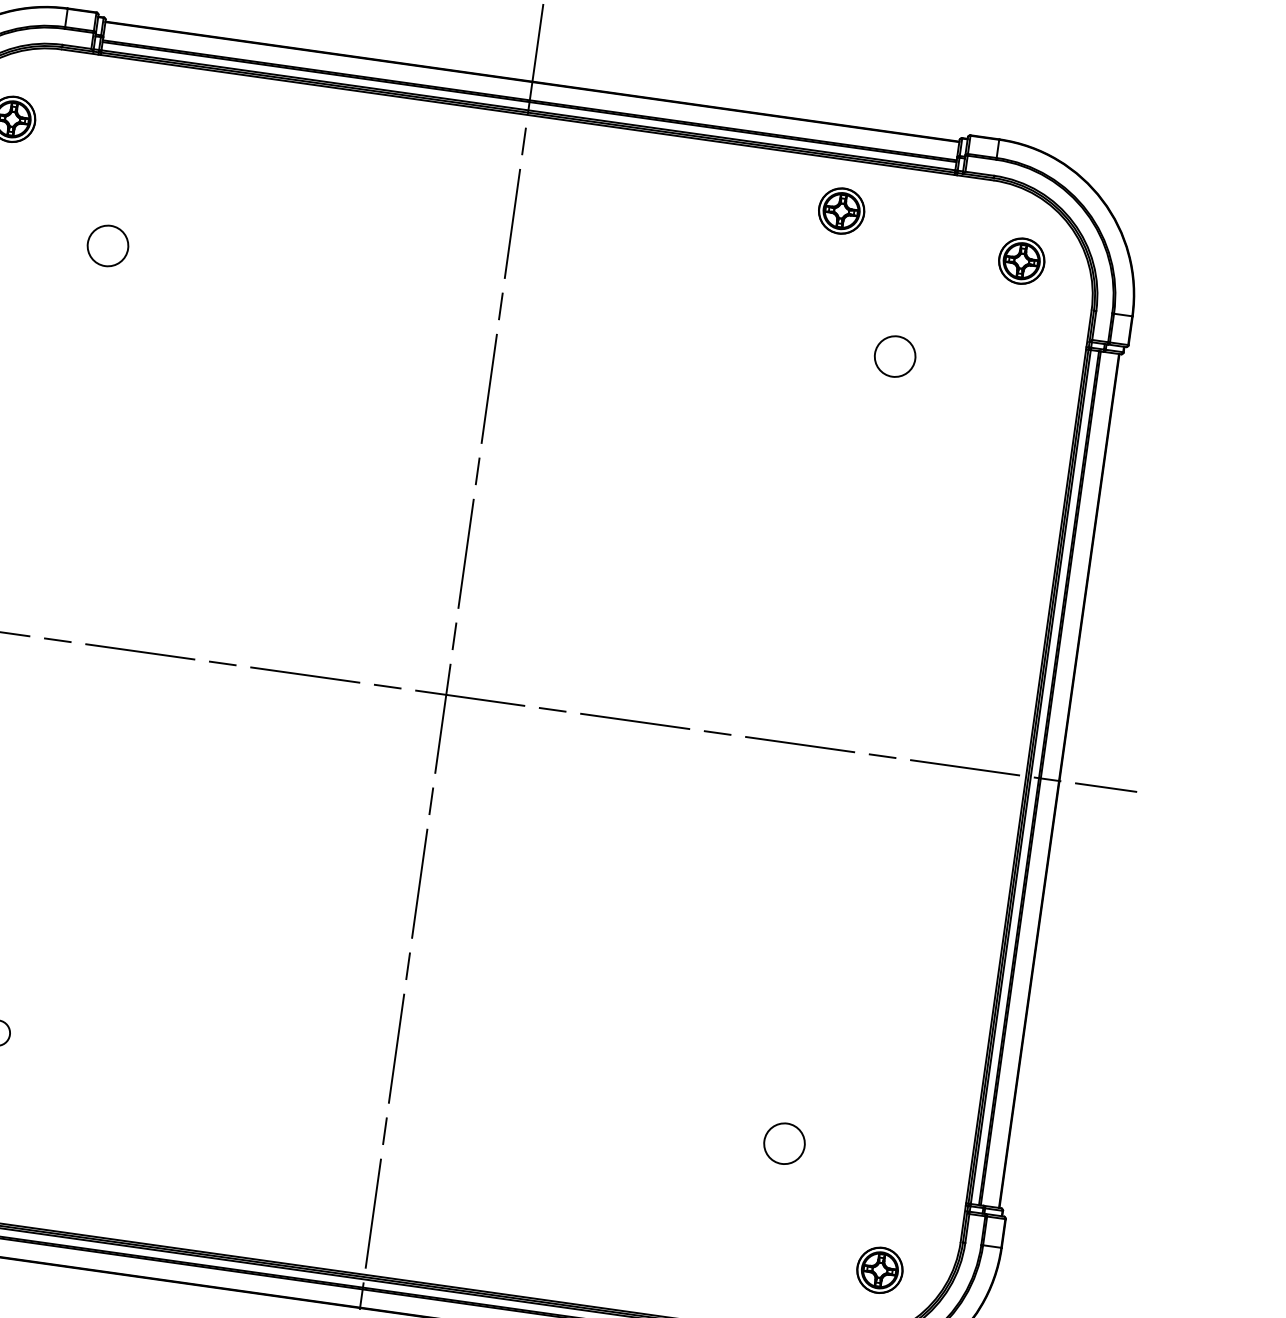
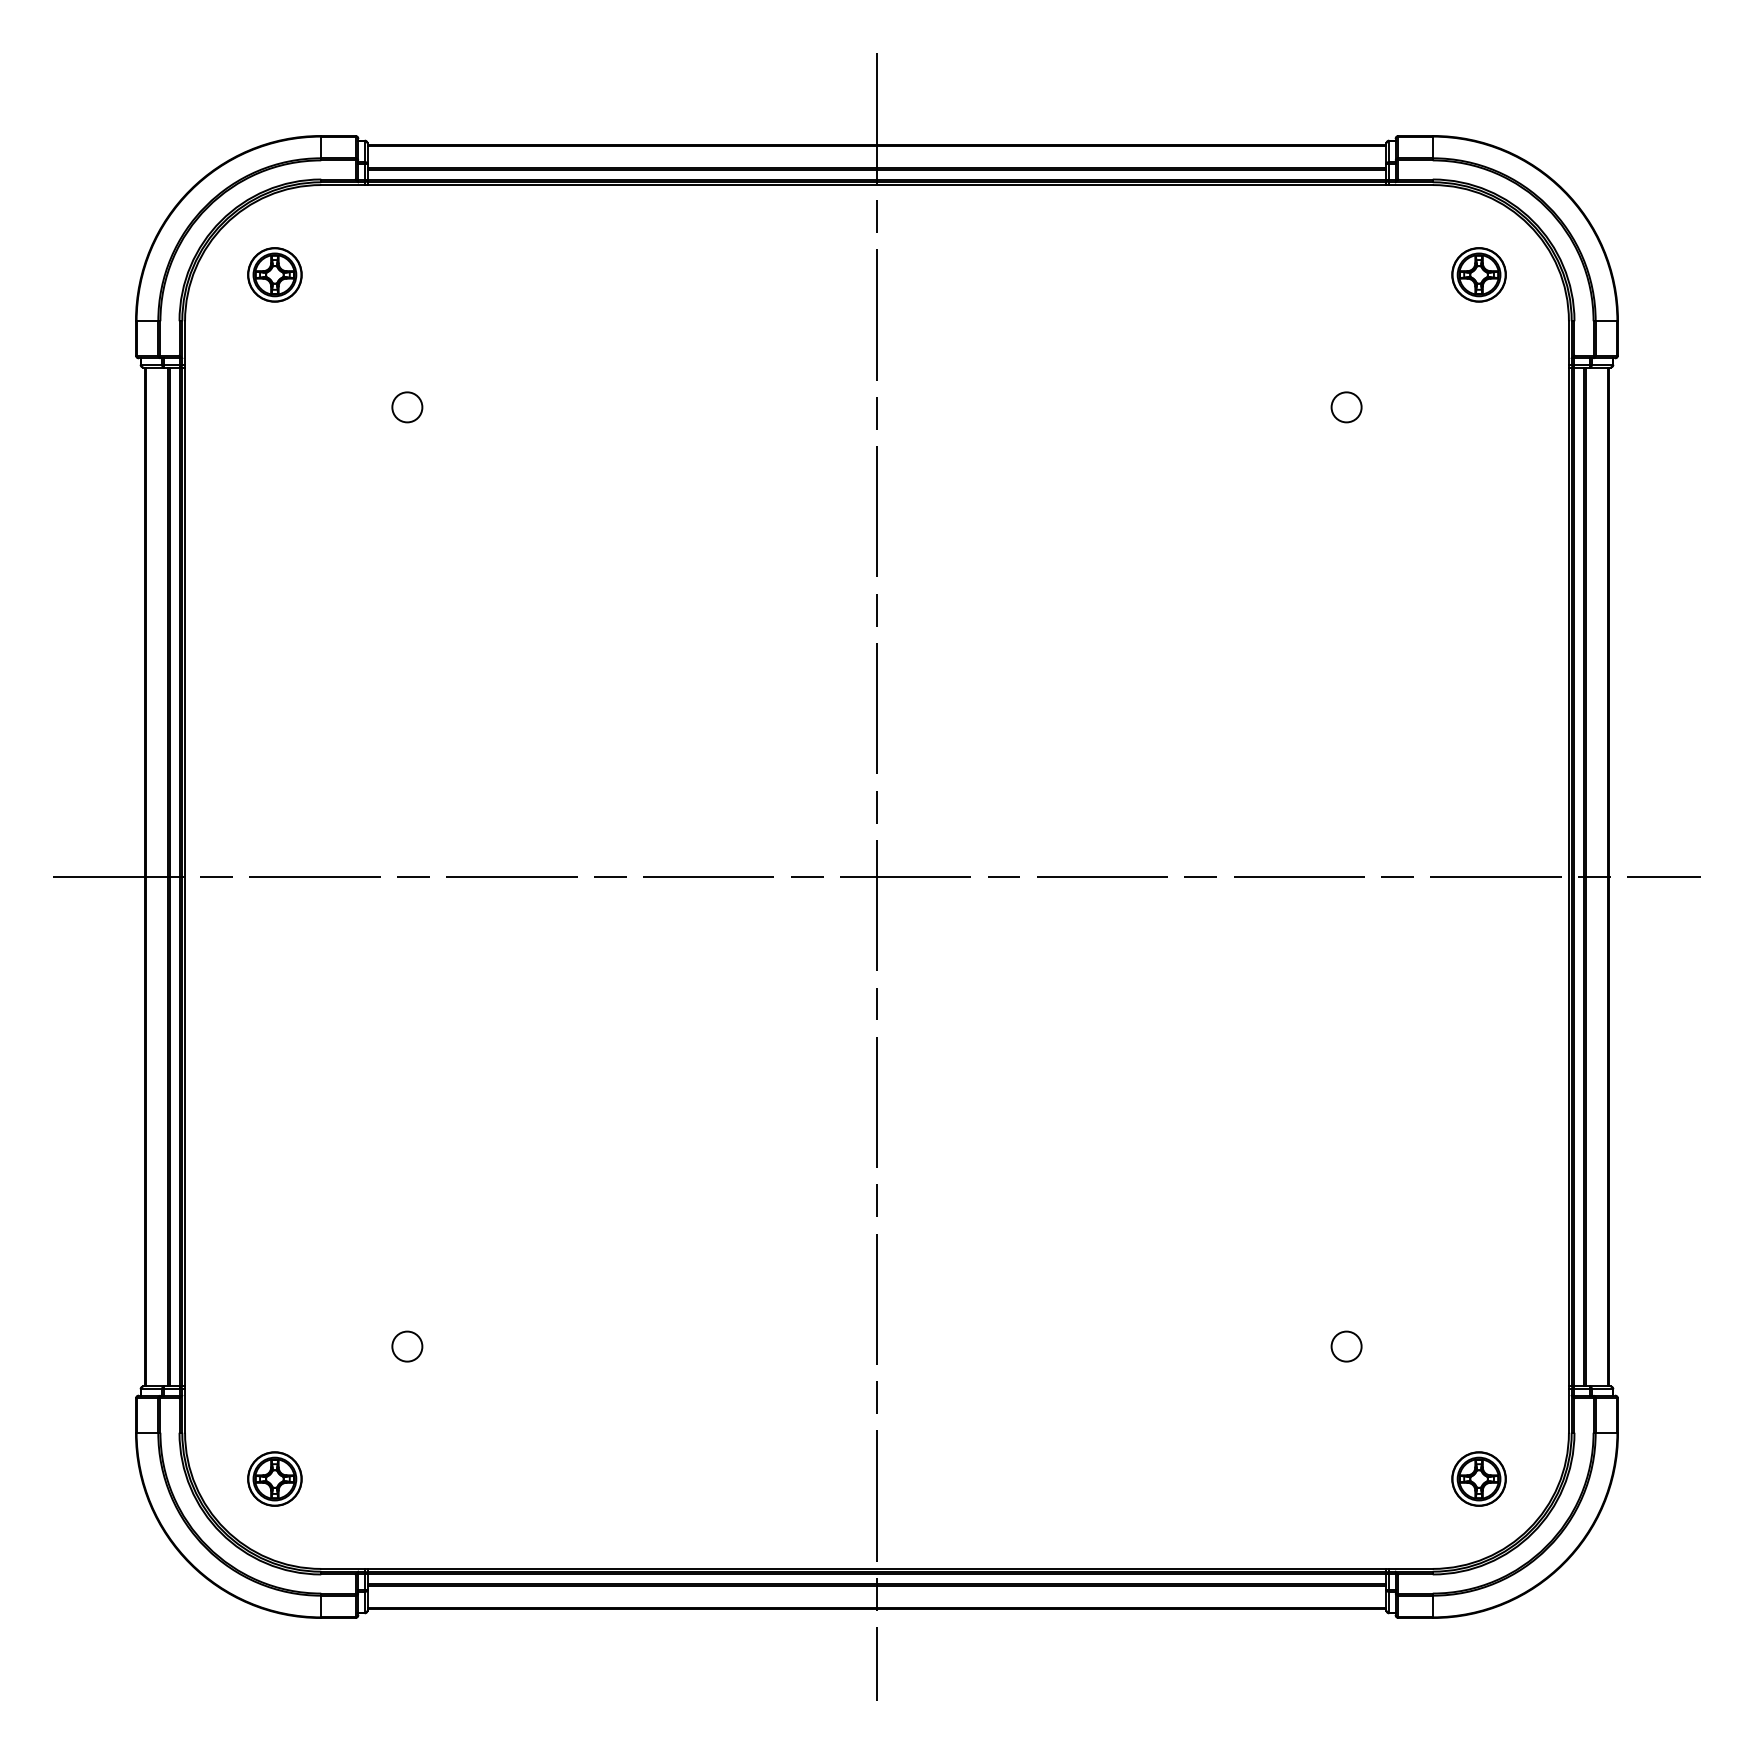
part: (841, 210) -> (1259, 245), removed
circle: (108, 246) -> (407, 407), size x0.62
circle: (895, 356) -> (1346, 407), size x0.62
circle: (784, 1143) -> (1346, 1346), size x0.62

